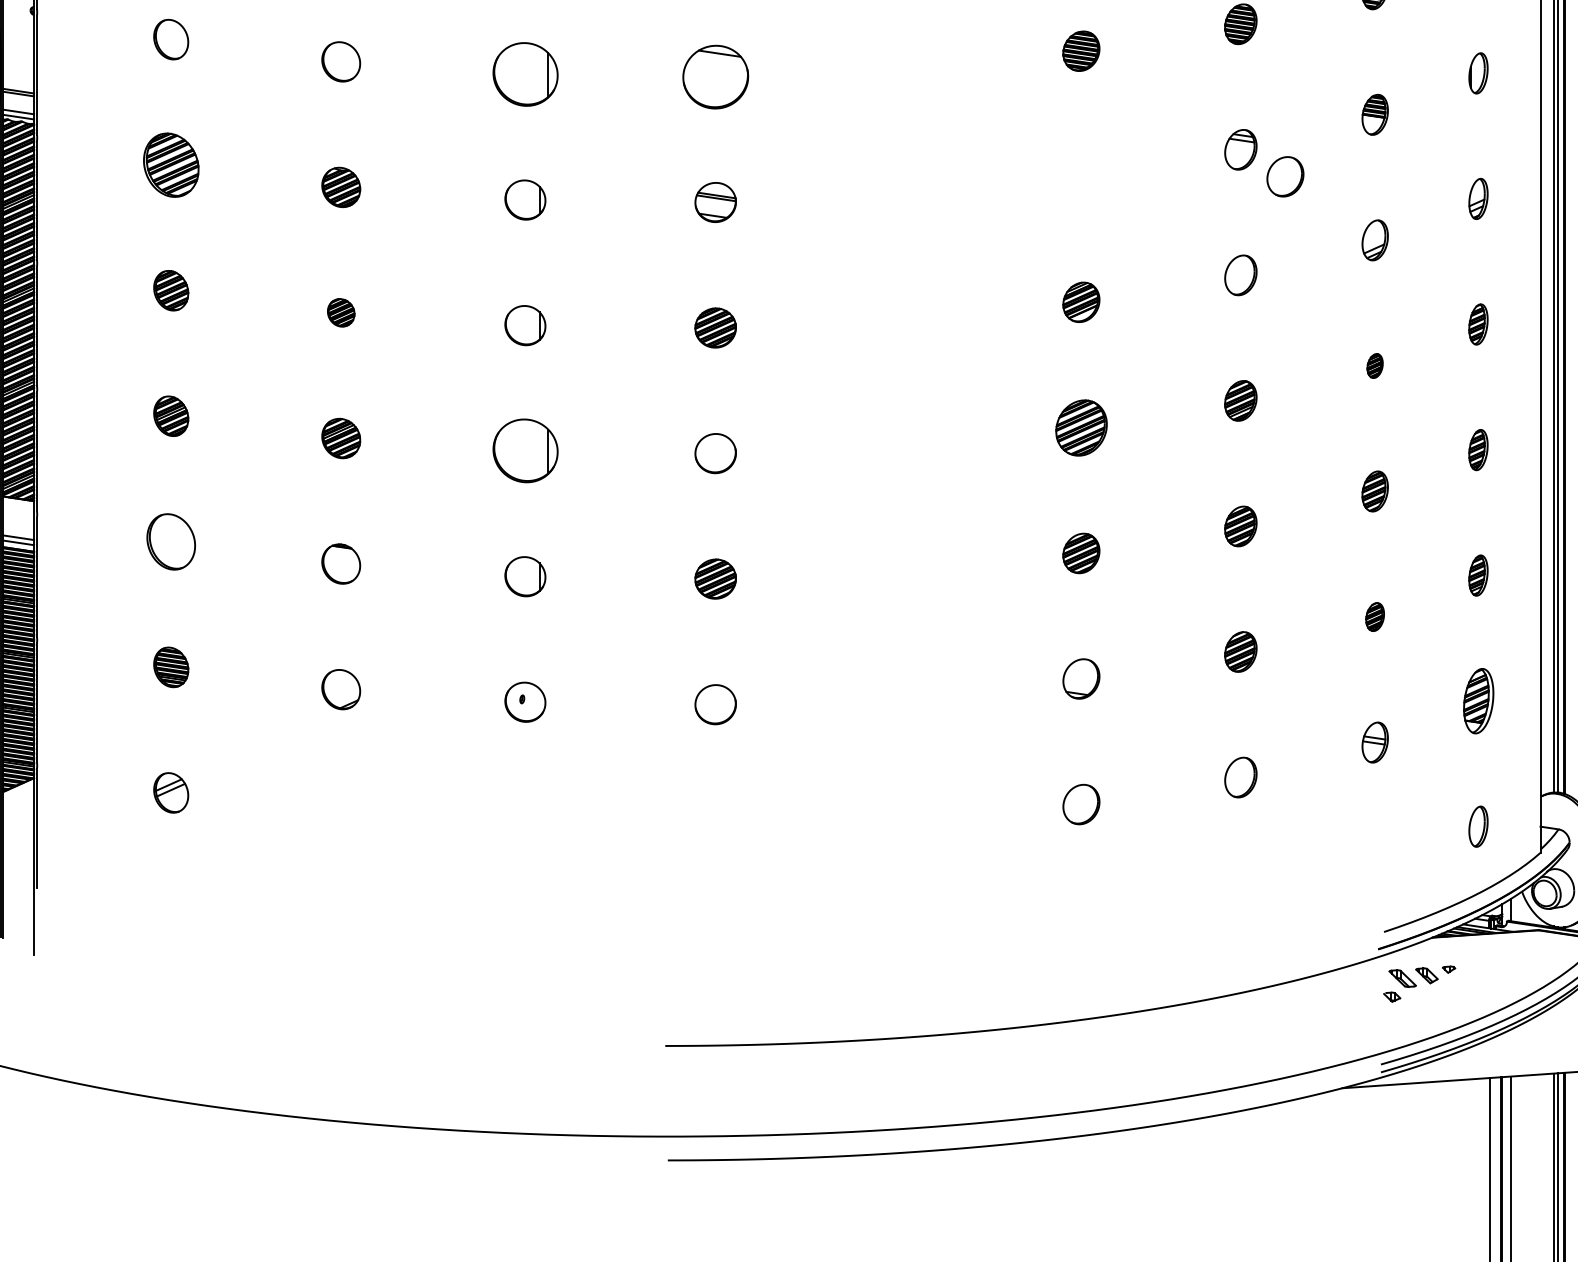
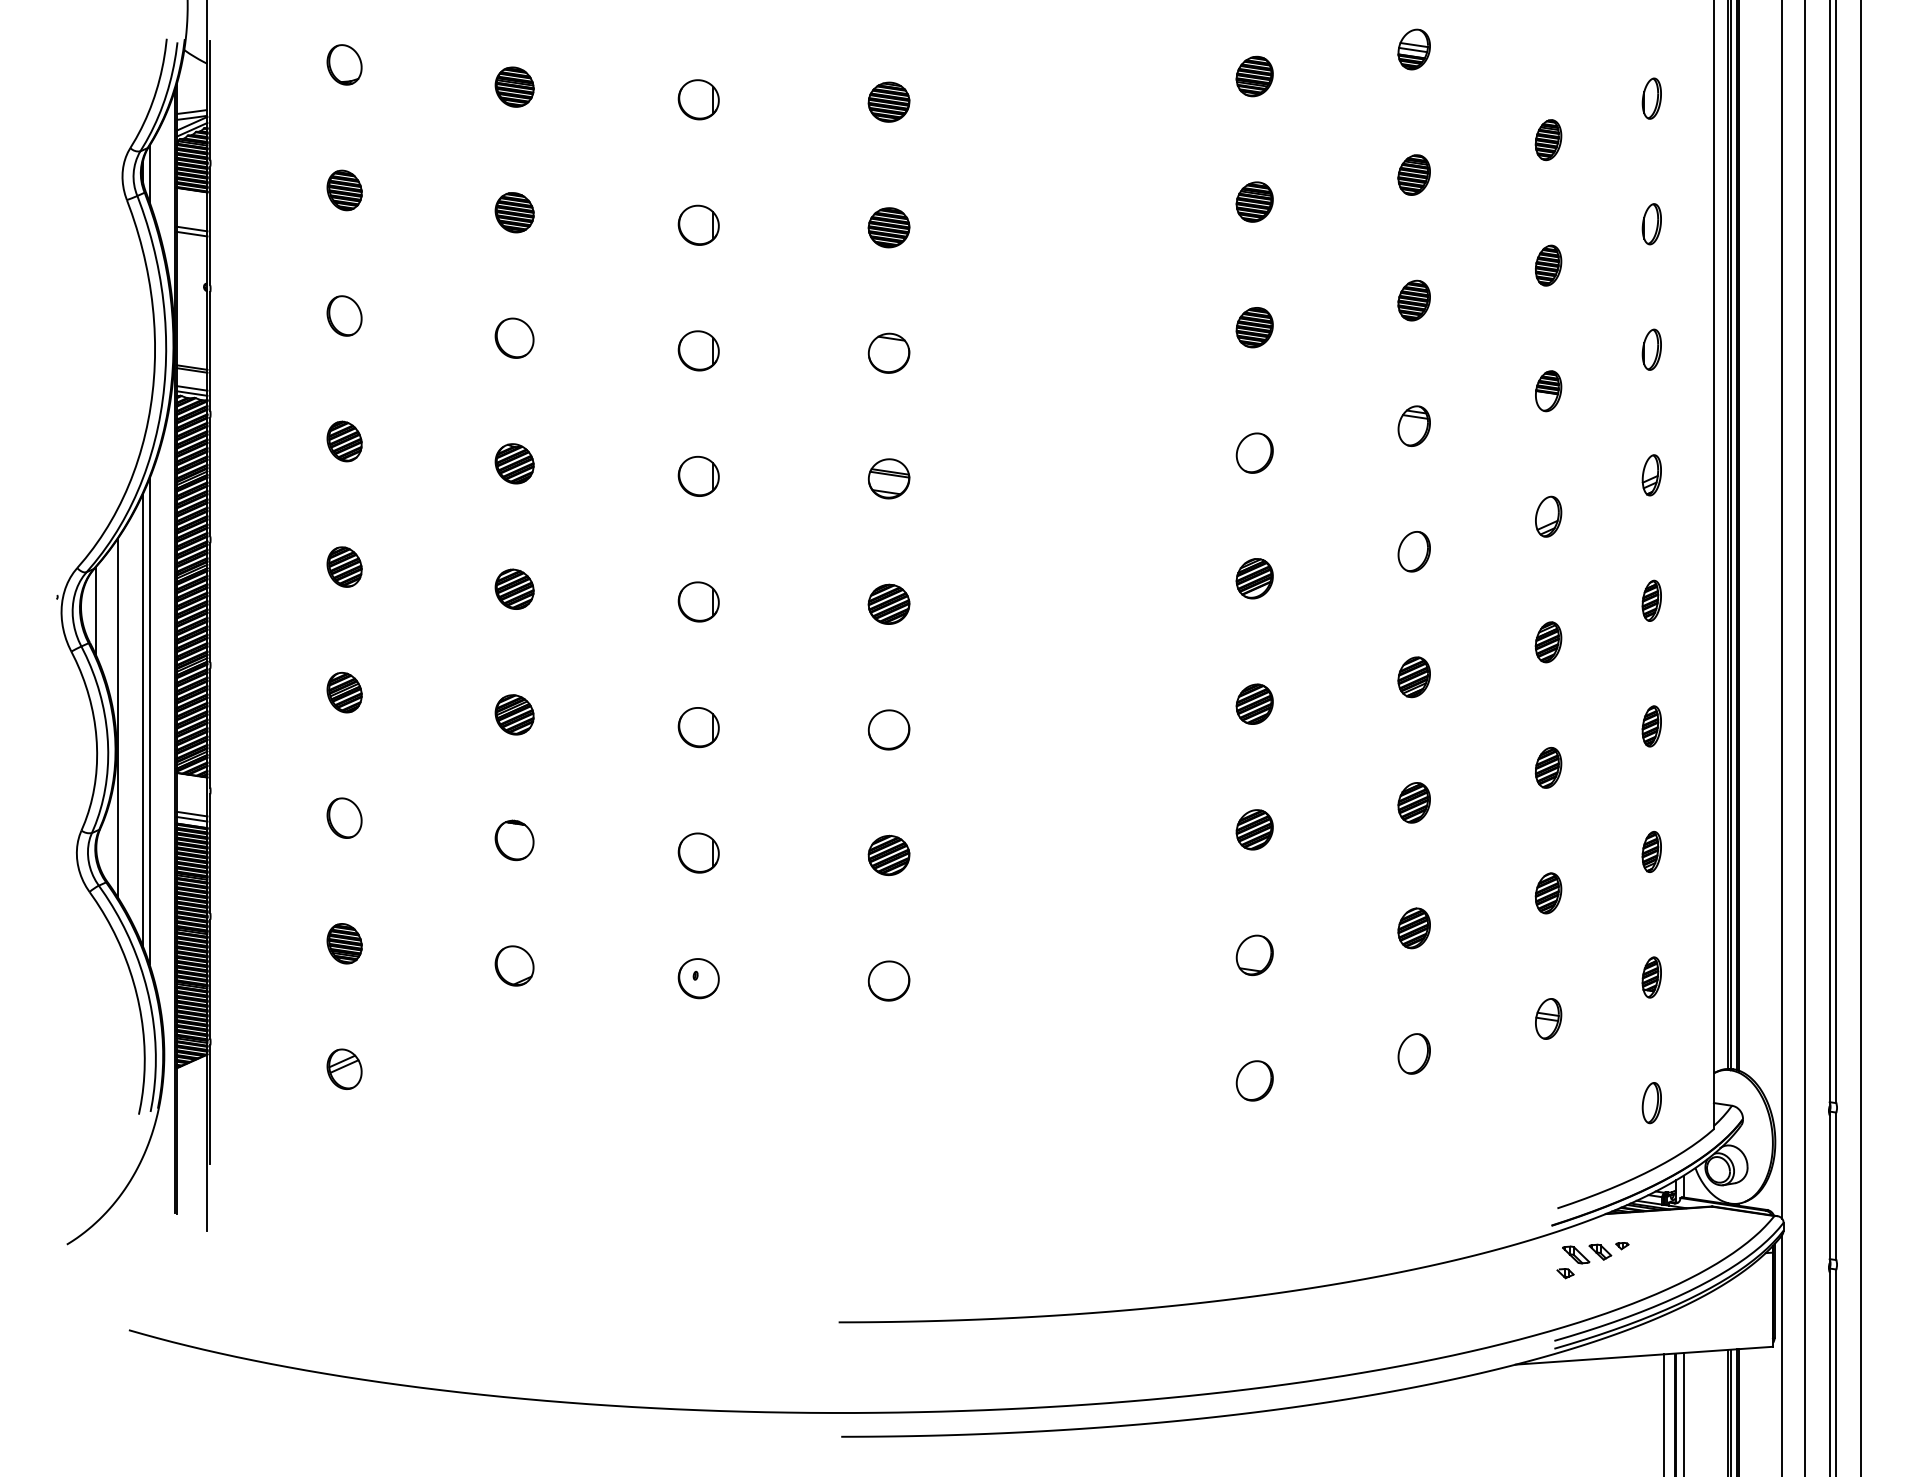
part: (525, 74) -> (698, 350), size x0.62
part: (715, 76) -> (888, 352), size x0.62
part: (171, 165) -> (344, 441), size x0.62
part: (1285, 176) -> (1254, 452), moved
part: (341, 312) -> (514, 588), size x1.43
part: (1375, 366) -> (1548, 642), size x1.67
part: (1081, 427) -> (1254, 703), size x0.71
part: (525, 451) -> (698, 727), size x0.62
part: (171, 541) -> (344, 817), size x0.71
part: (1375, 617) -> (1548, 893), size x1.43
part: (1478, 701) -> (1651, 977), size x0.62

